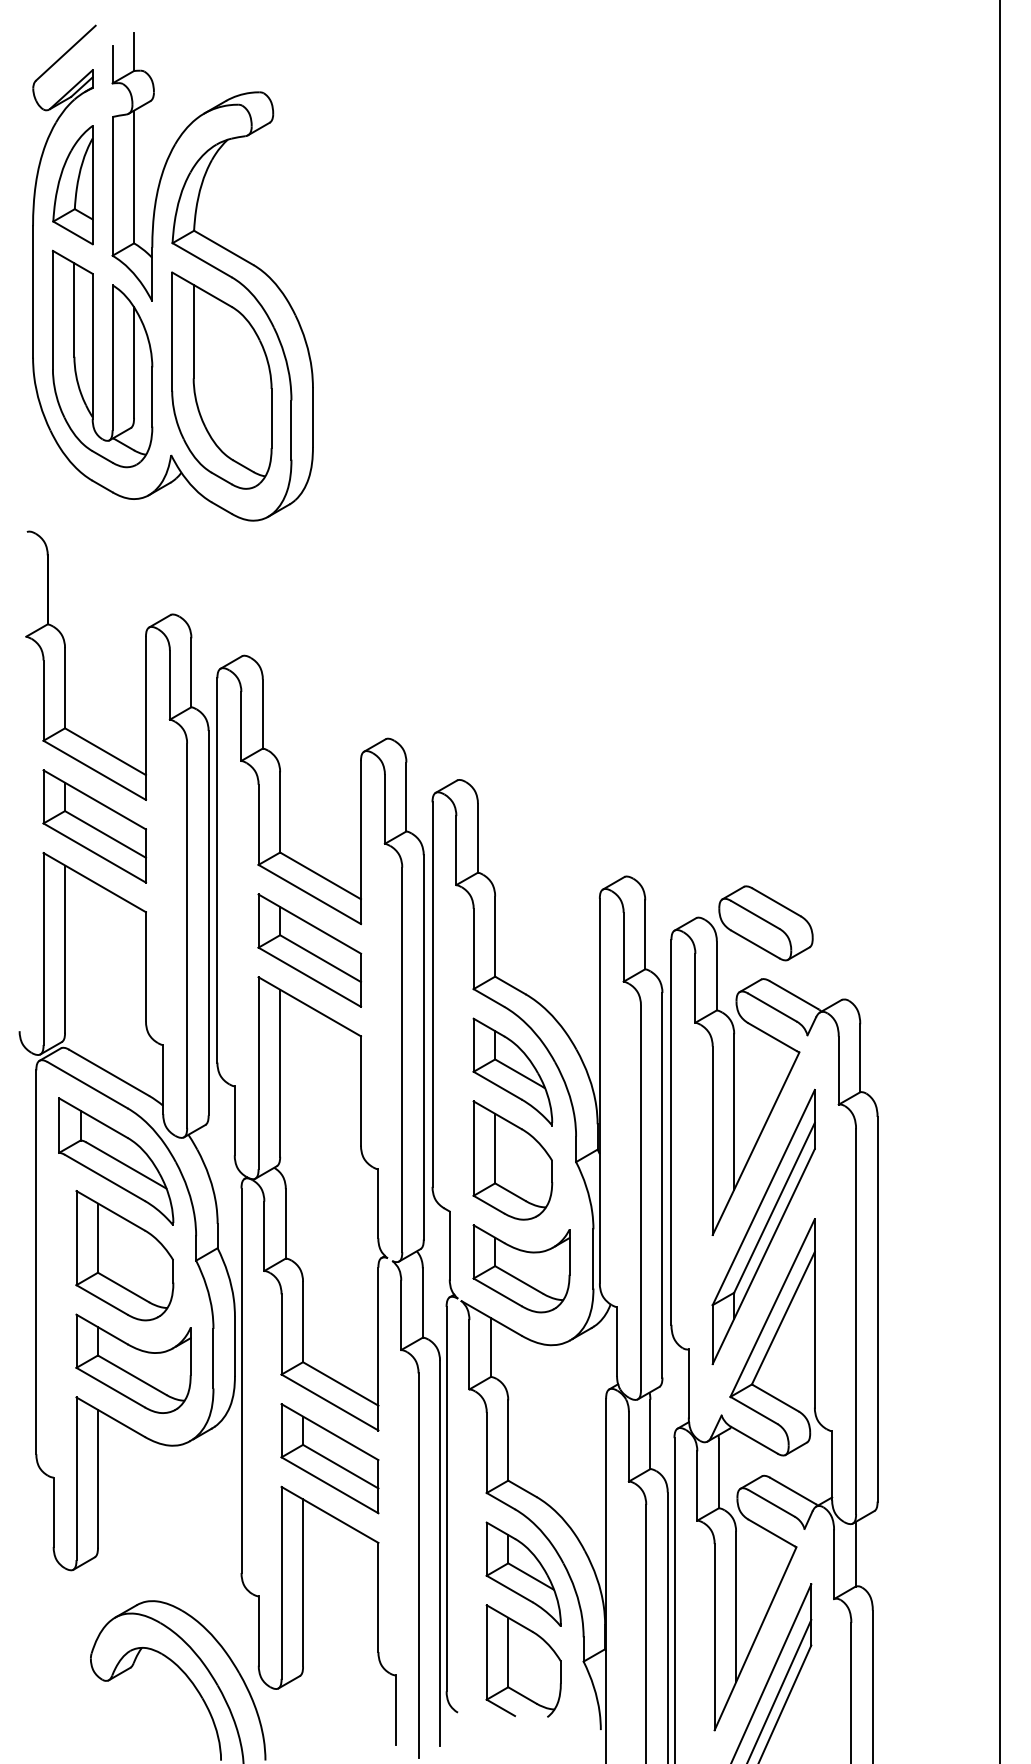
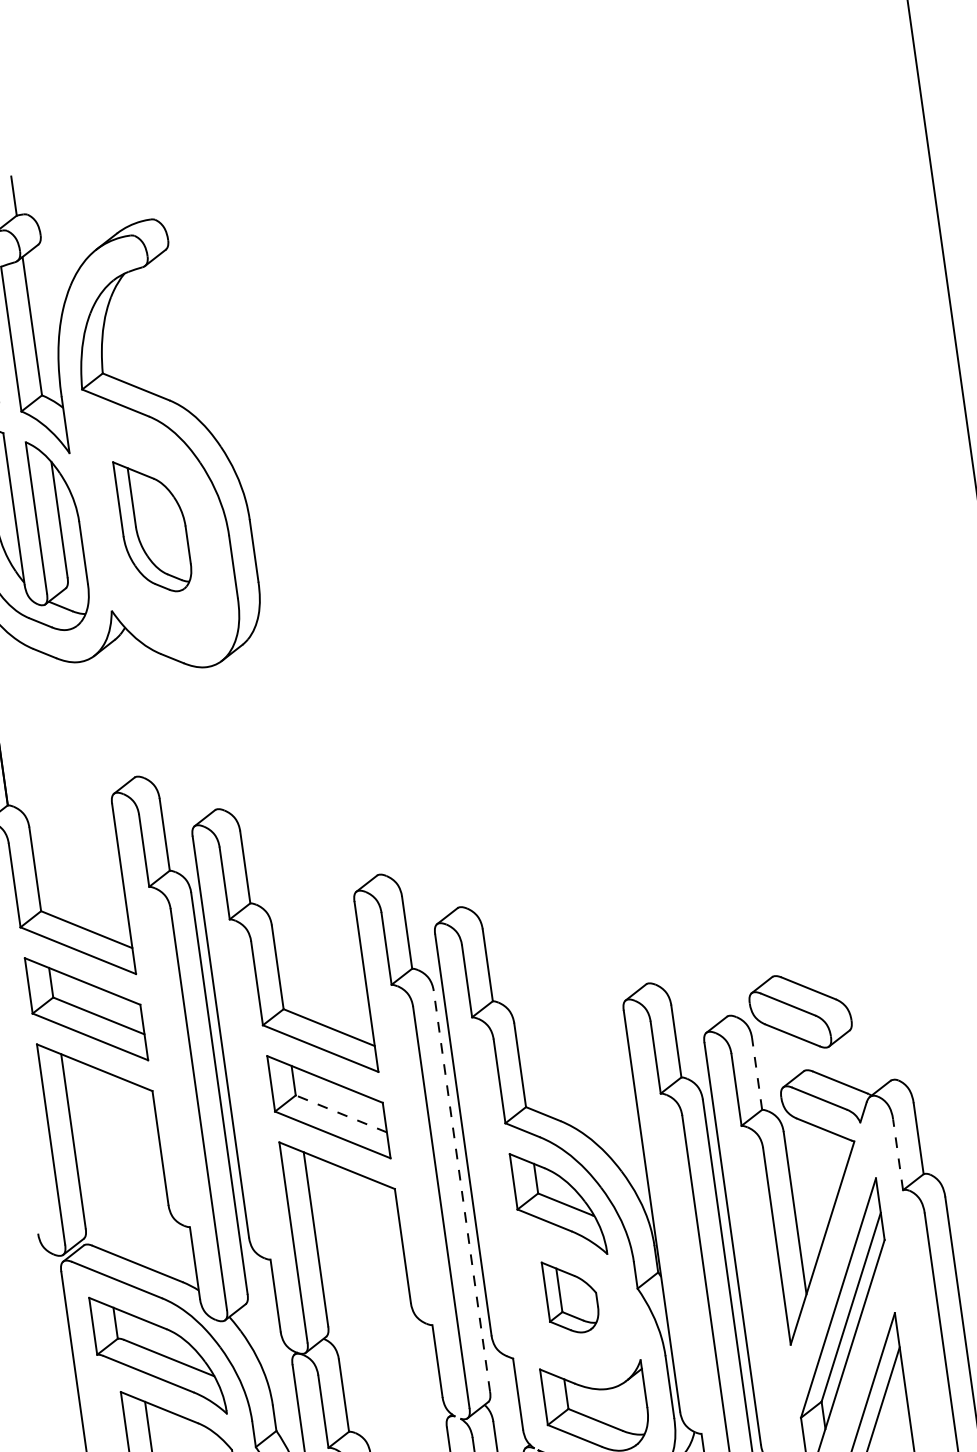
part: (221, 380) -> (153, 525), size x0.6
line: (320, 958) -> (341, 1113), solid -> dashed
line: (716, 975) -> (756, 1073), solid -> dashed
line: (423, 1046) -> (461, 1190), solid -> dashed
line: (838, 1070) -> (897, 1154), solid -> dashed
part: (512, 1160) -> (571, 1296), size x0.6

